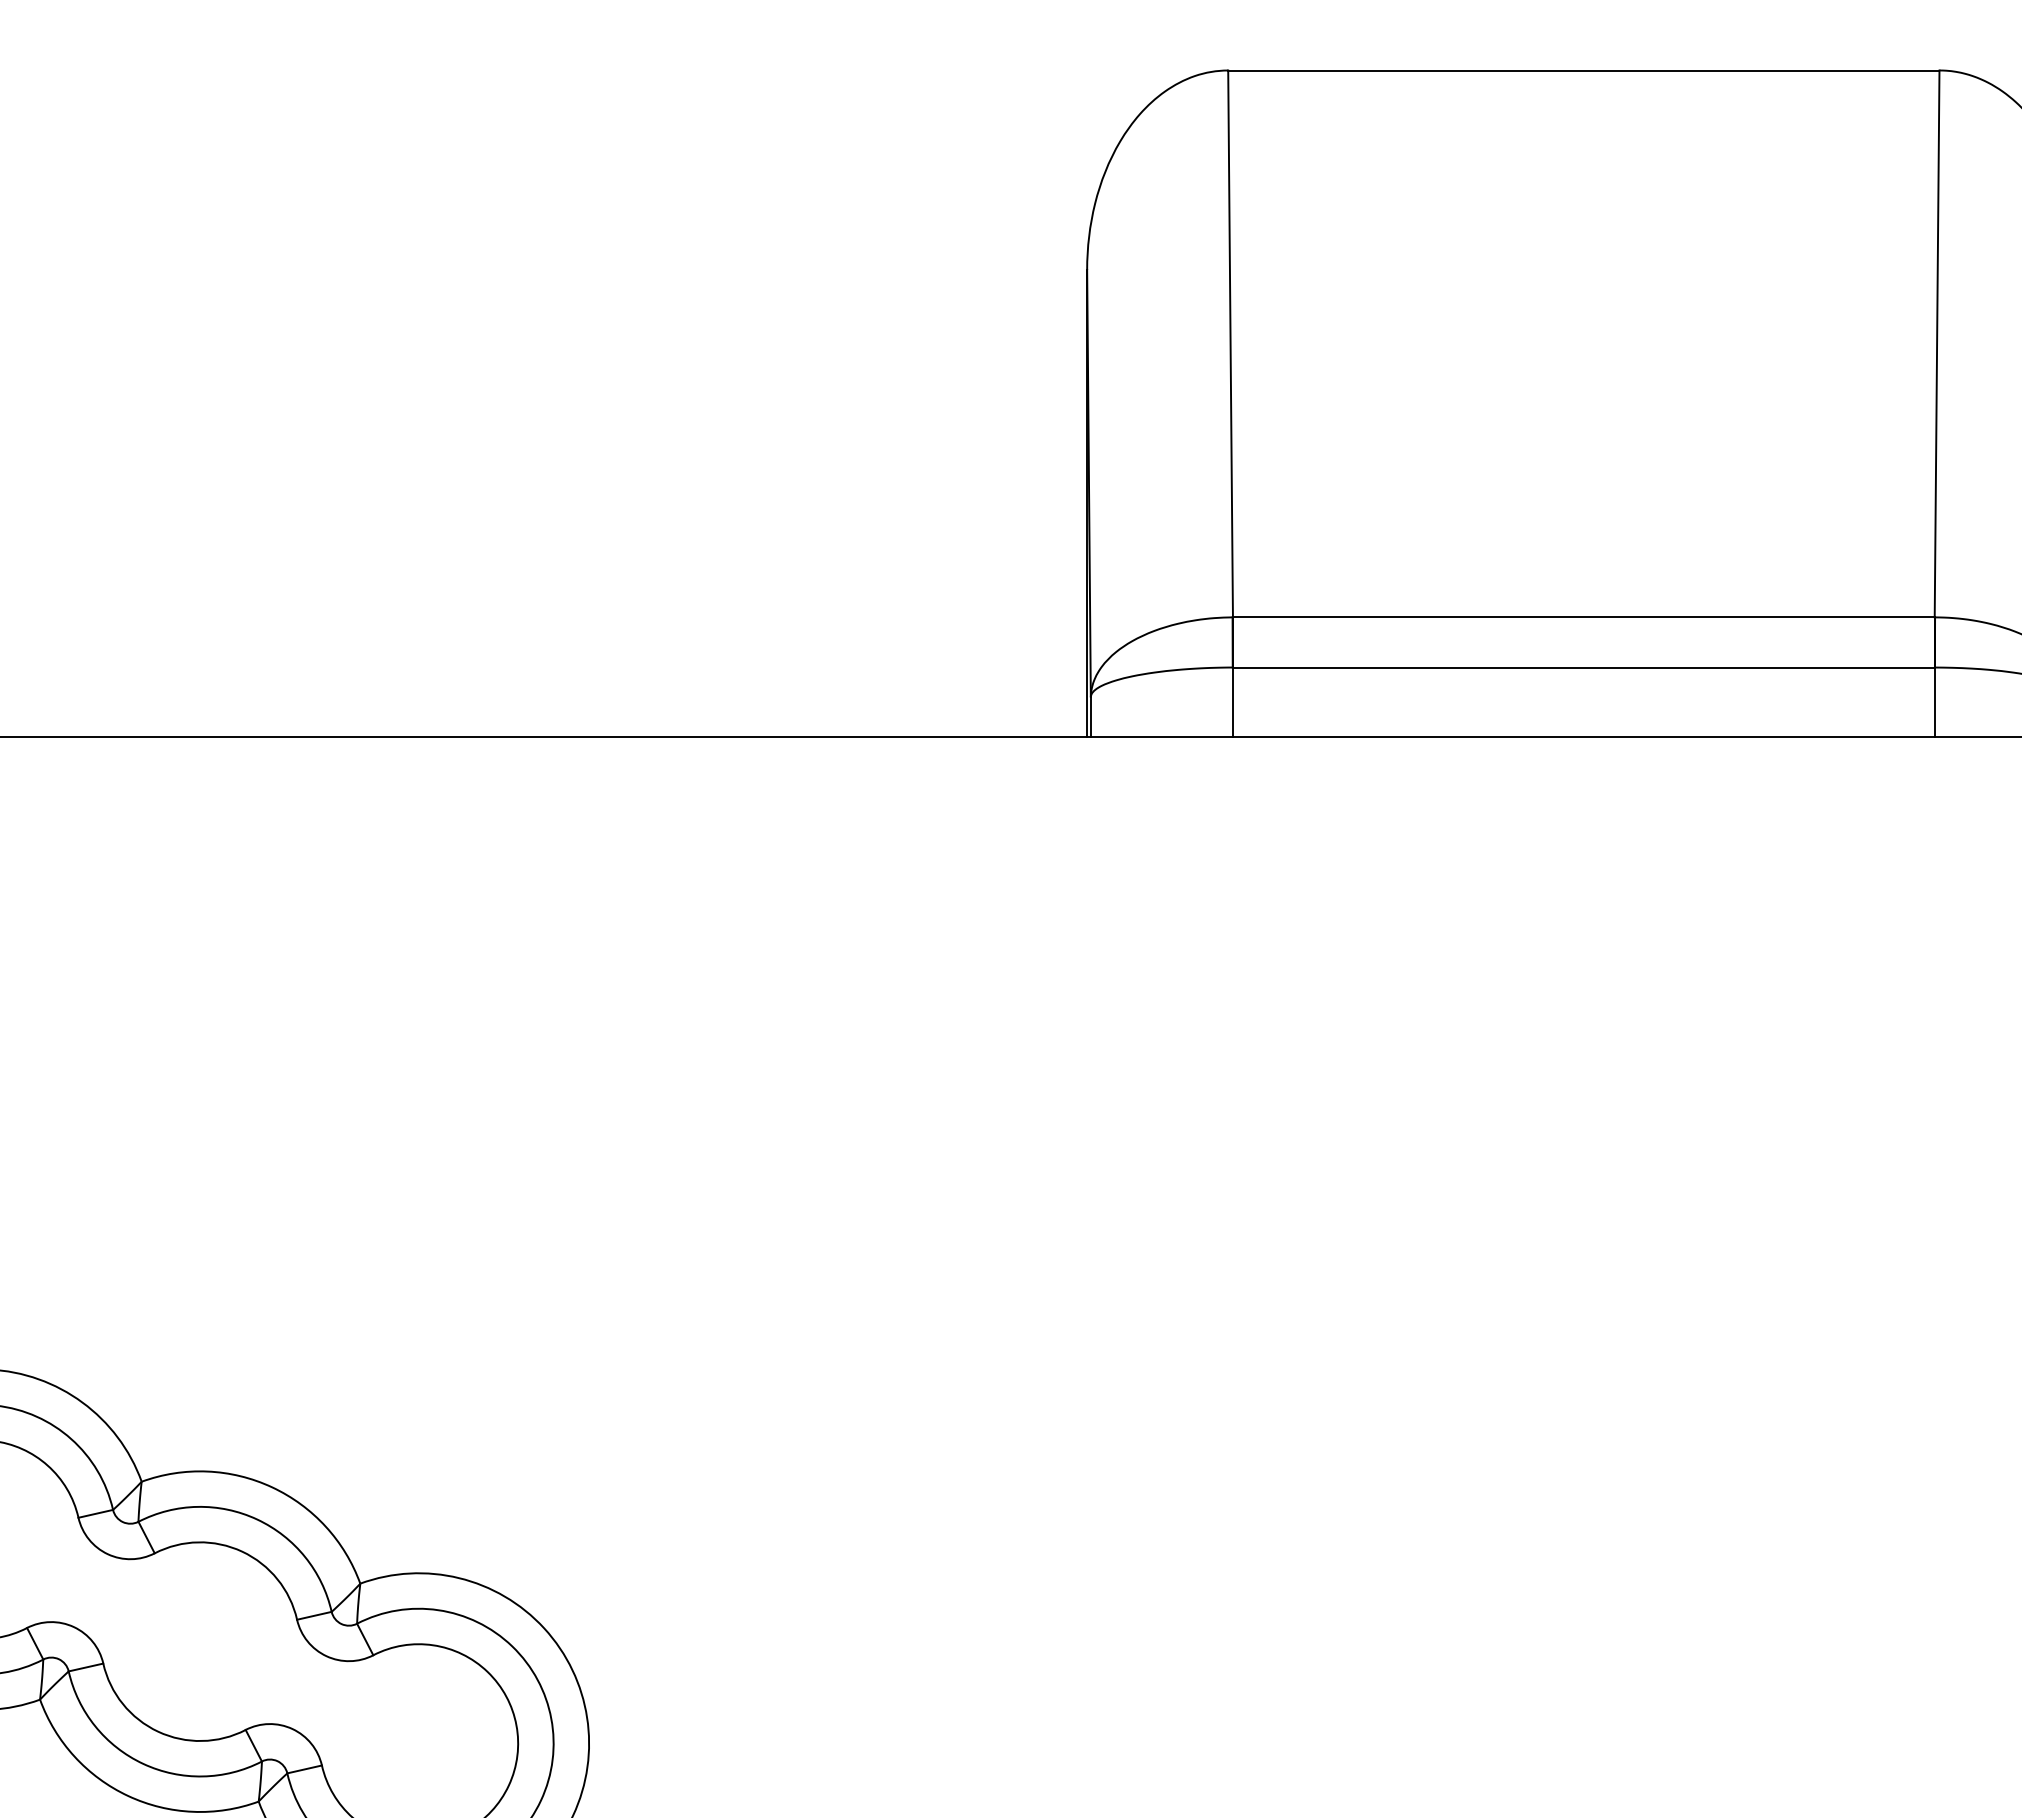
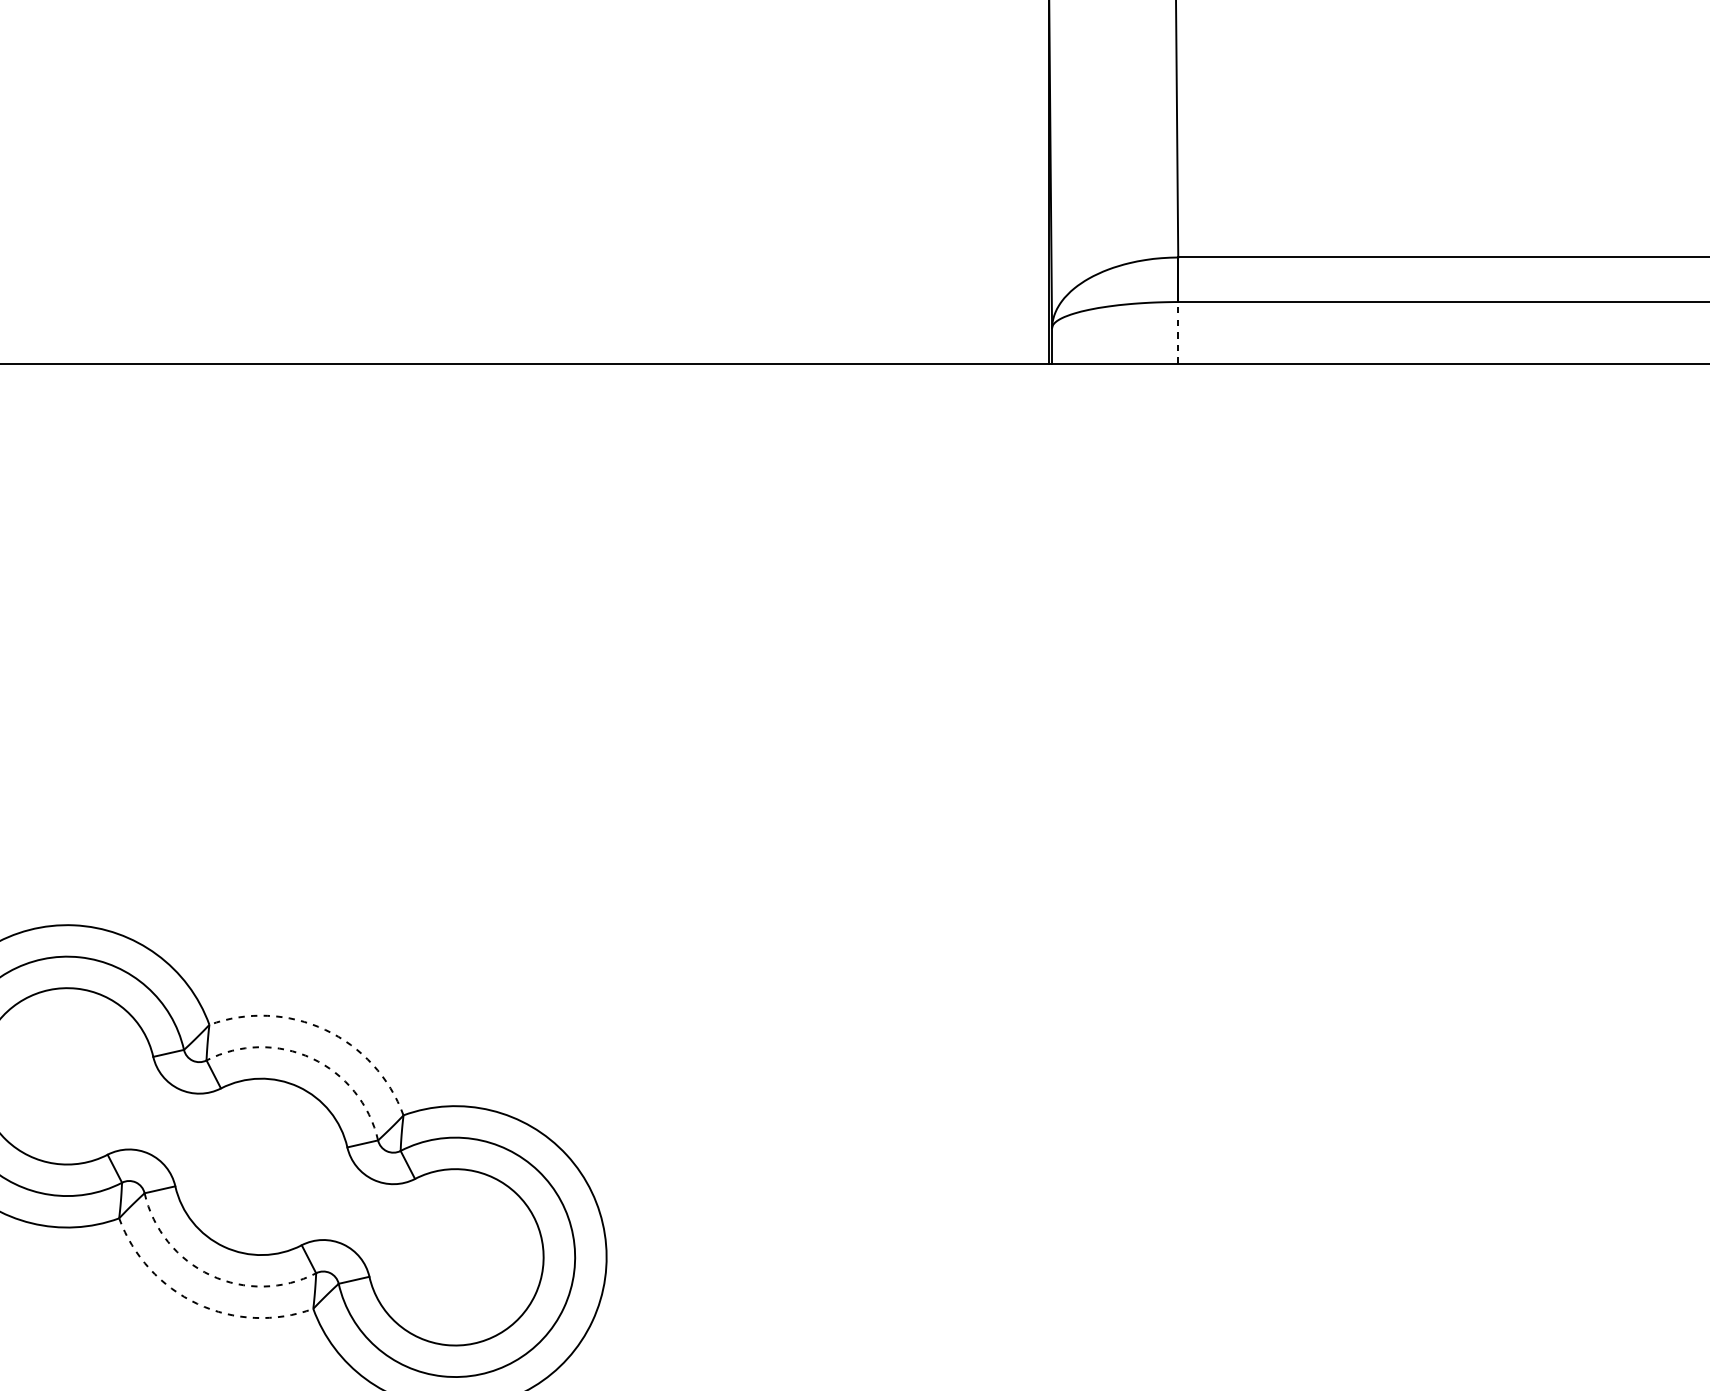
line: (1232, 702) -> (1177, 333), solid -> dashed
arc: (272, 1487) -> (325, 1030), solid -> dashed
arc: (257, 1519) -> (312, 1058), solid -> dashed
arc: (143, 1763) -> (211, 1275), solid -> dashed
arc: (128, 1796) -> (197, 1304), solid -> dashed

